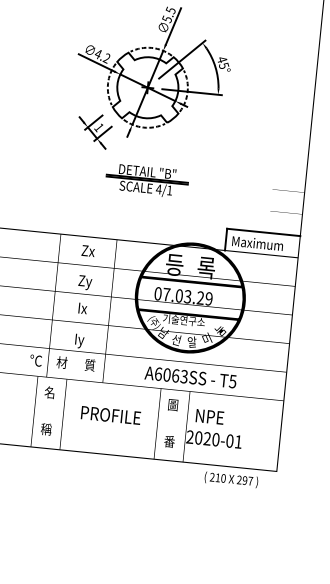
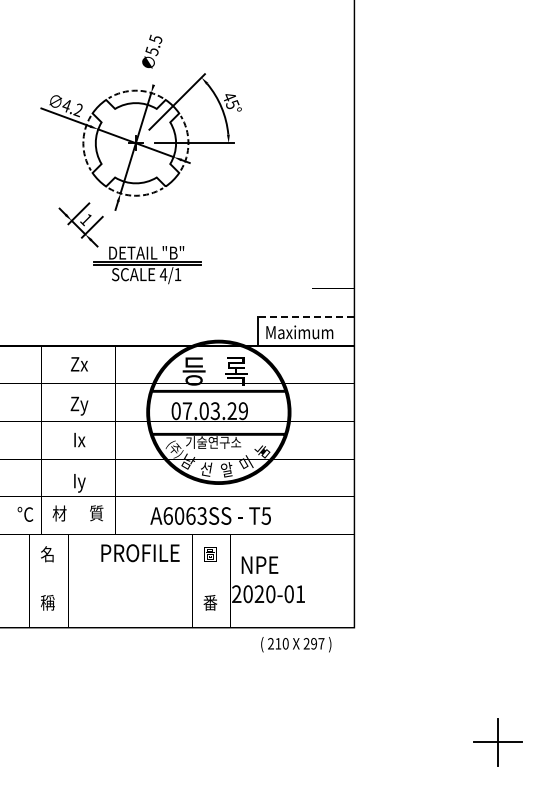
line: (172, 26) -> (160, 59), removed
part: (94, 130) -> (80, 224), moved
line: (263, 232) -> (305, 317), solid -> dashed
text: (190, 376) -> (210, 515), moved
text: (110, 415) -> (140, 553), moved

